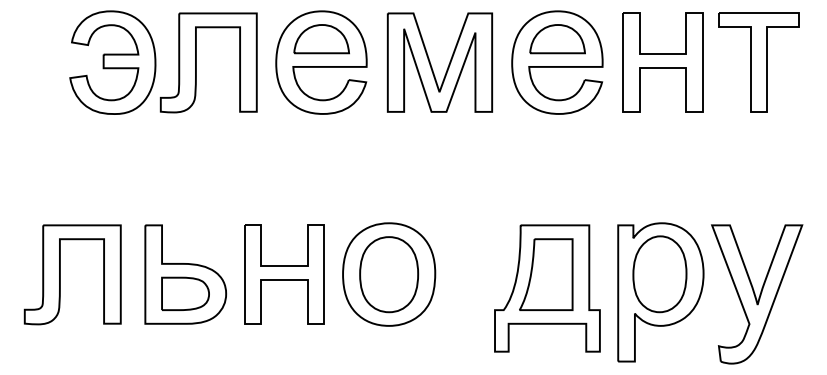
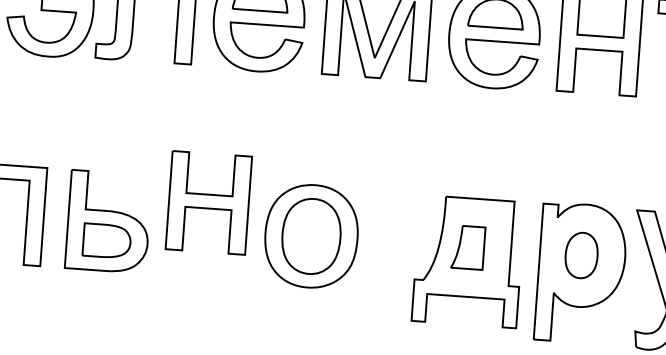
part: (284, 274) -> (208, 202), moved
part: (546, 274) -> (468, 247), size x0.6
part: (659, 274) -> (581, 255), size x0.6

